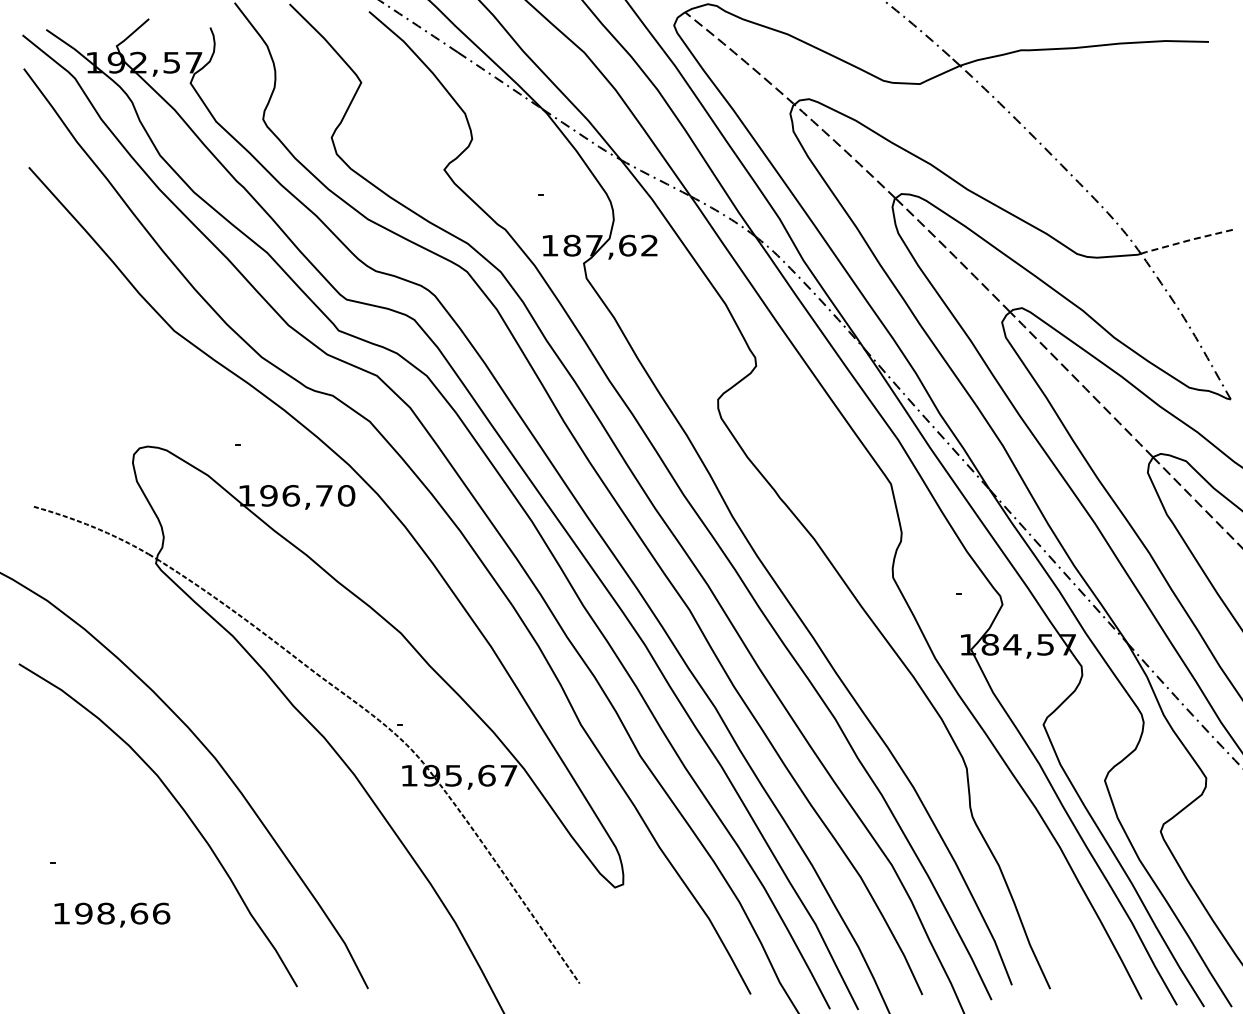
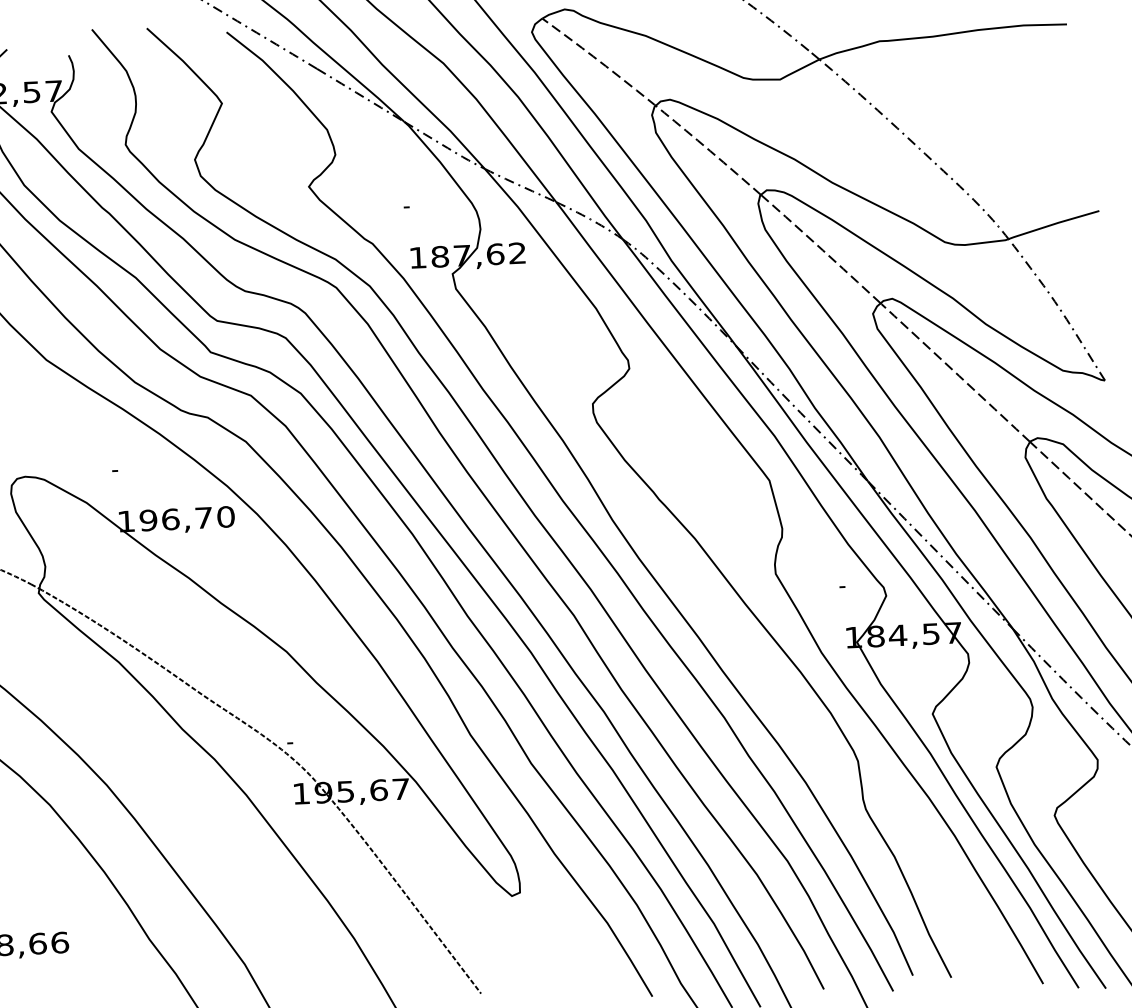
line: (1186, 240) -> (1053, 223), dashed -> solid

